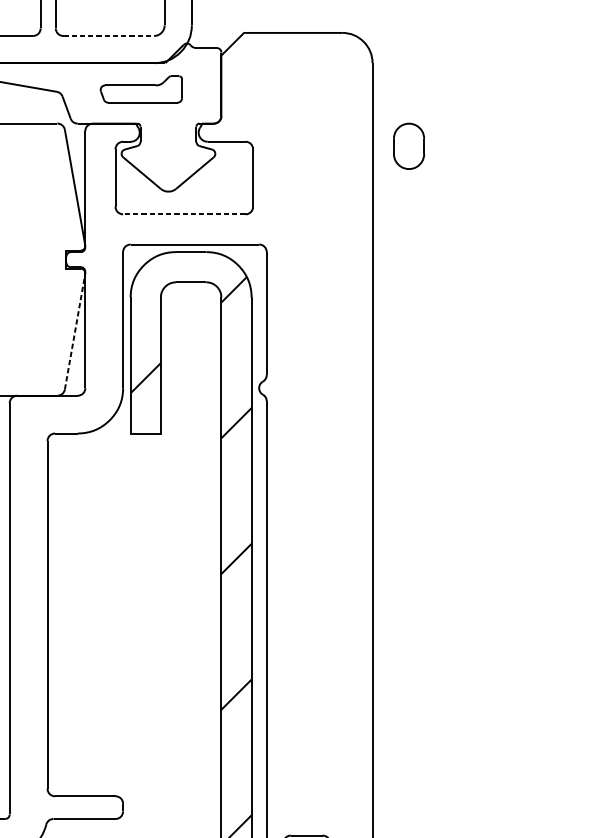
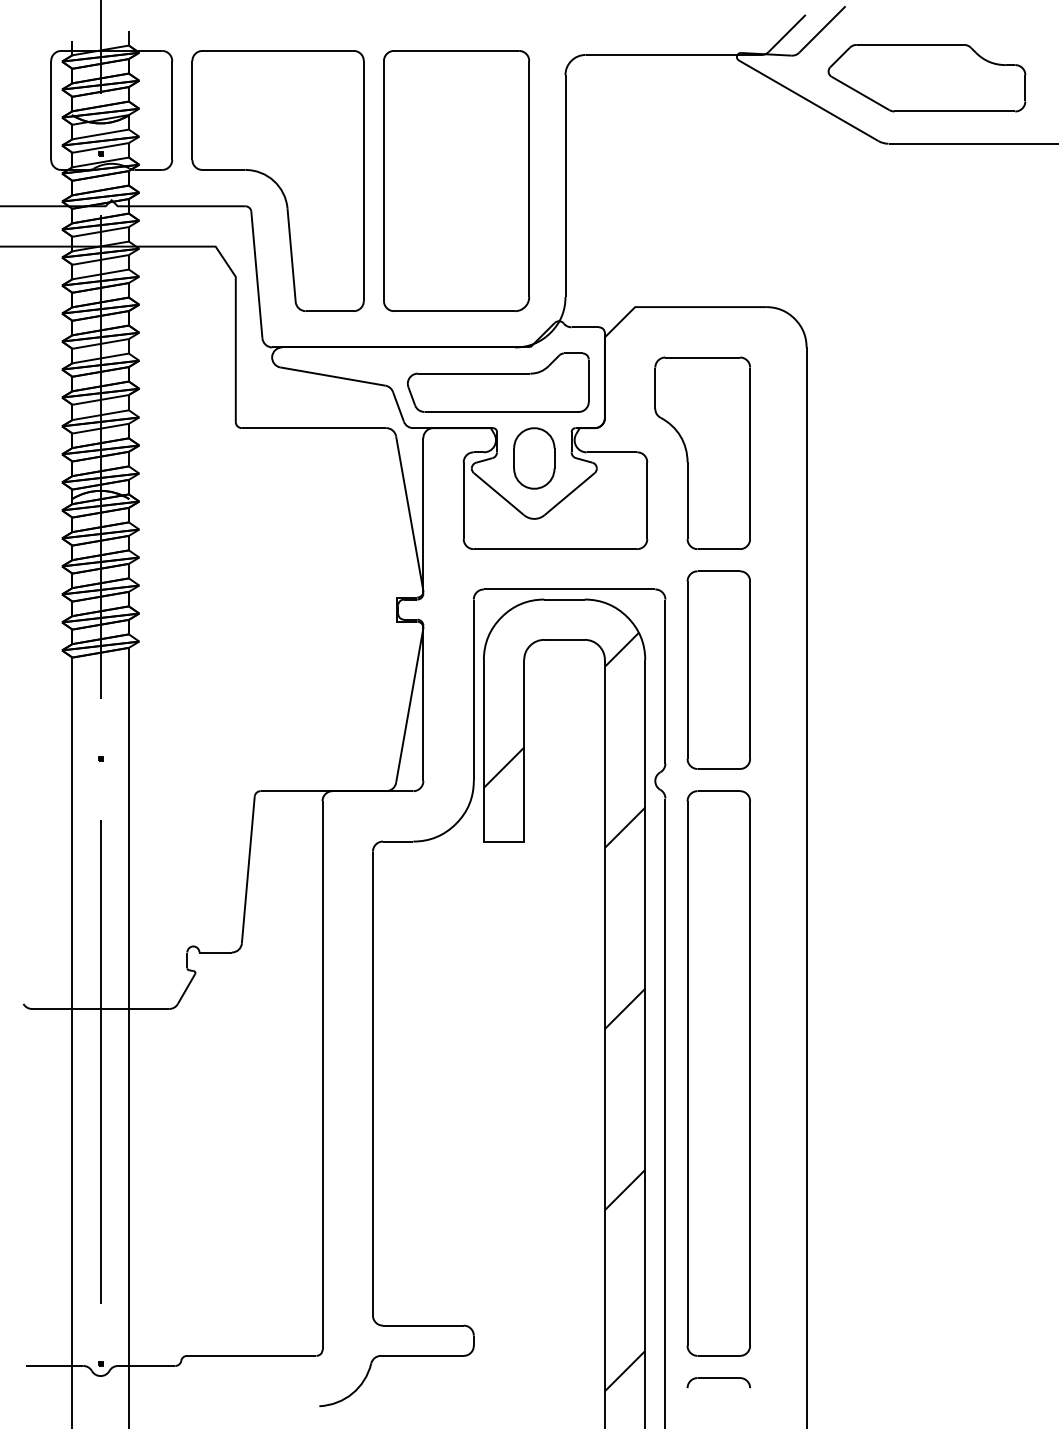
line: (108, 36) -> (454, 311), dashed -> solid
part: (140, 89) -> (497, 382), size x1.67
part: (294, 141) -> (702, 452), added
part: (409, 146) -> (534, 458), moved
line: (184, 214) -> (555, 549), dashed -> solid
part: (306, 304) -> (718, 669), added
line: (74, 331) -> (409, 705), dashed -> solid
part: (306, 607) -> (718, 1073), added

